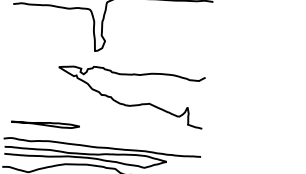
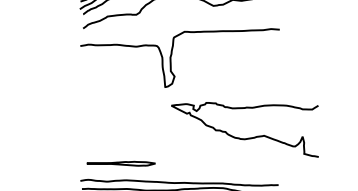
curve: (133, 104) -> (248, 137), moved

